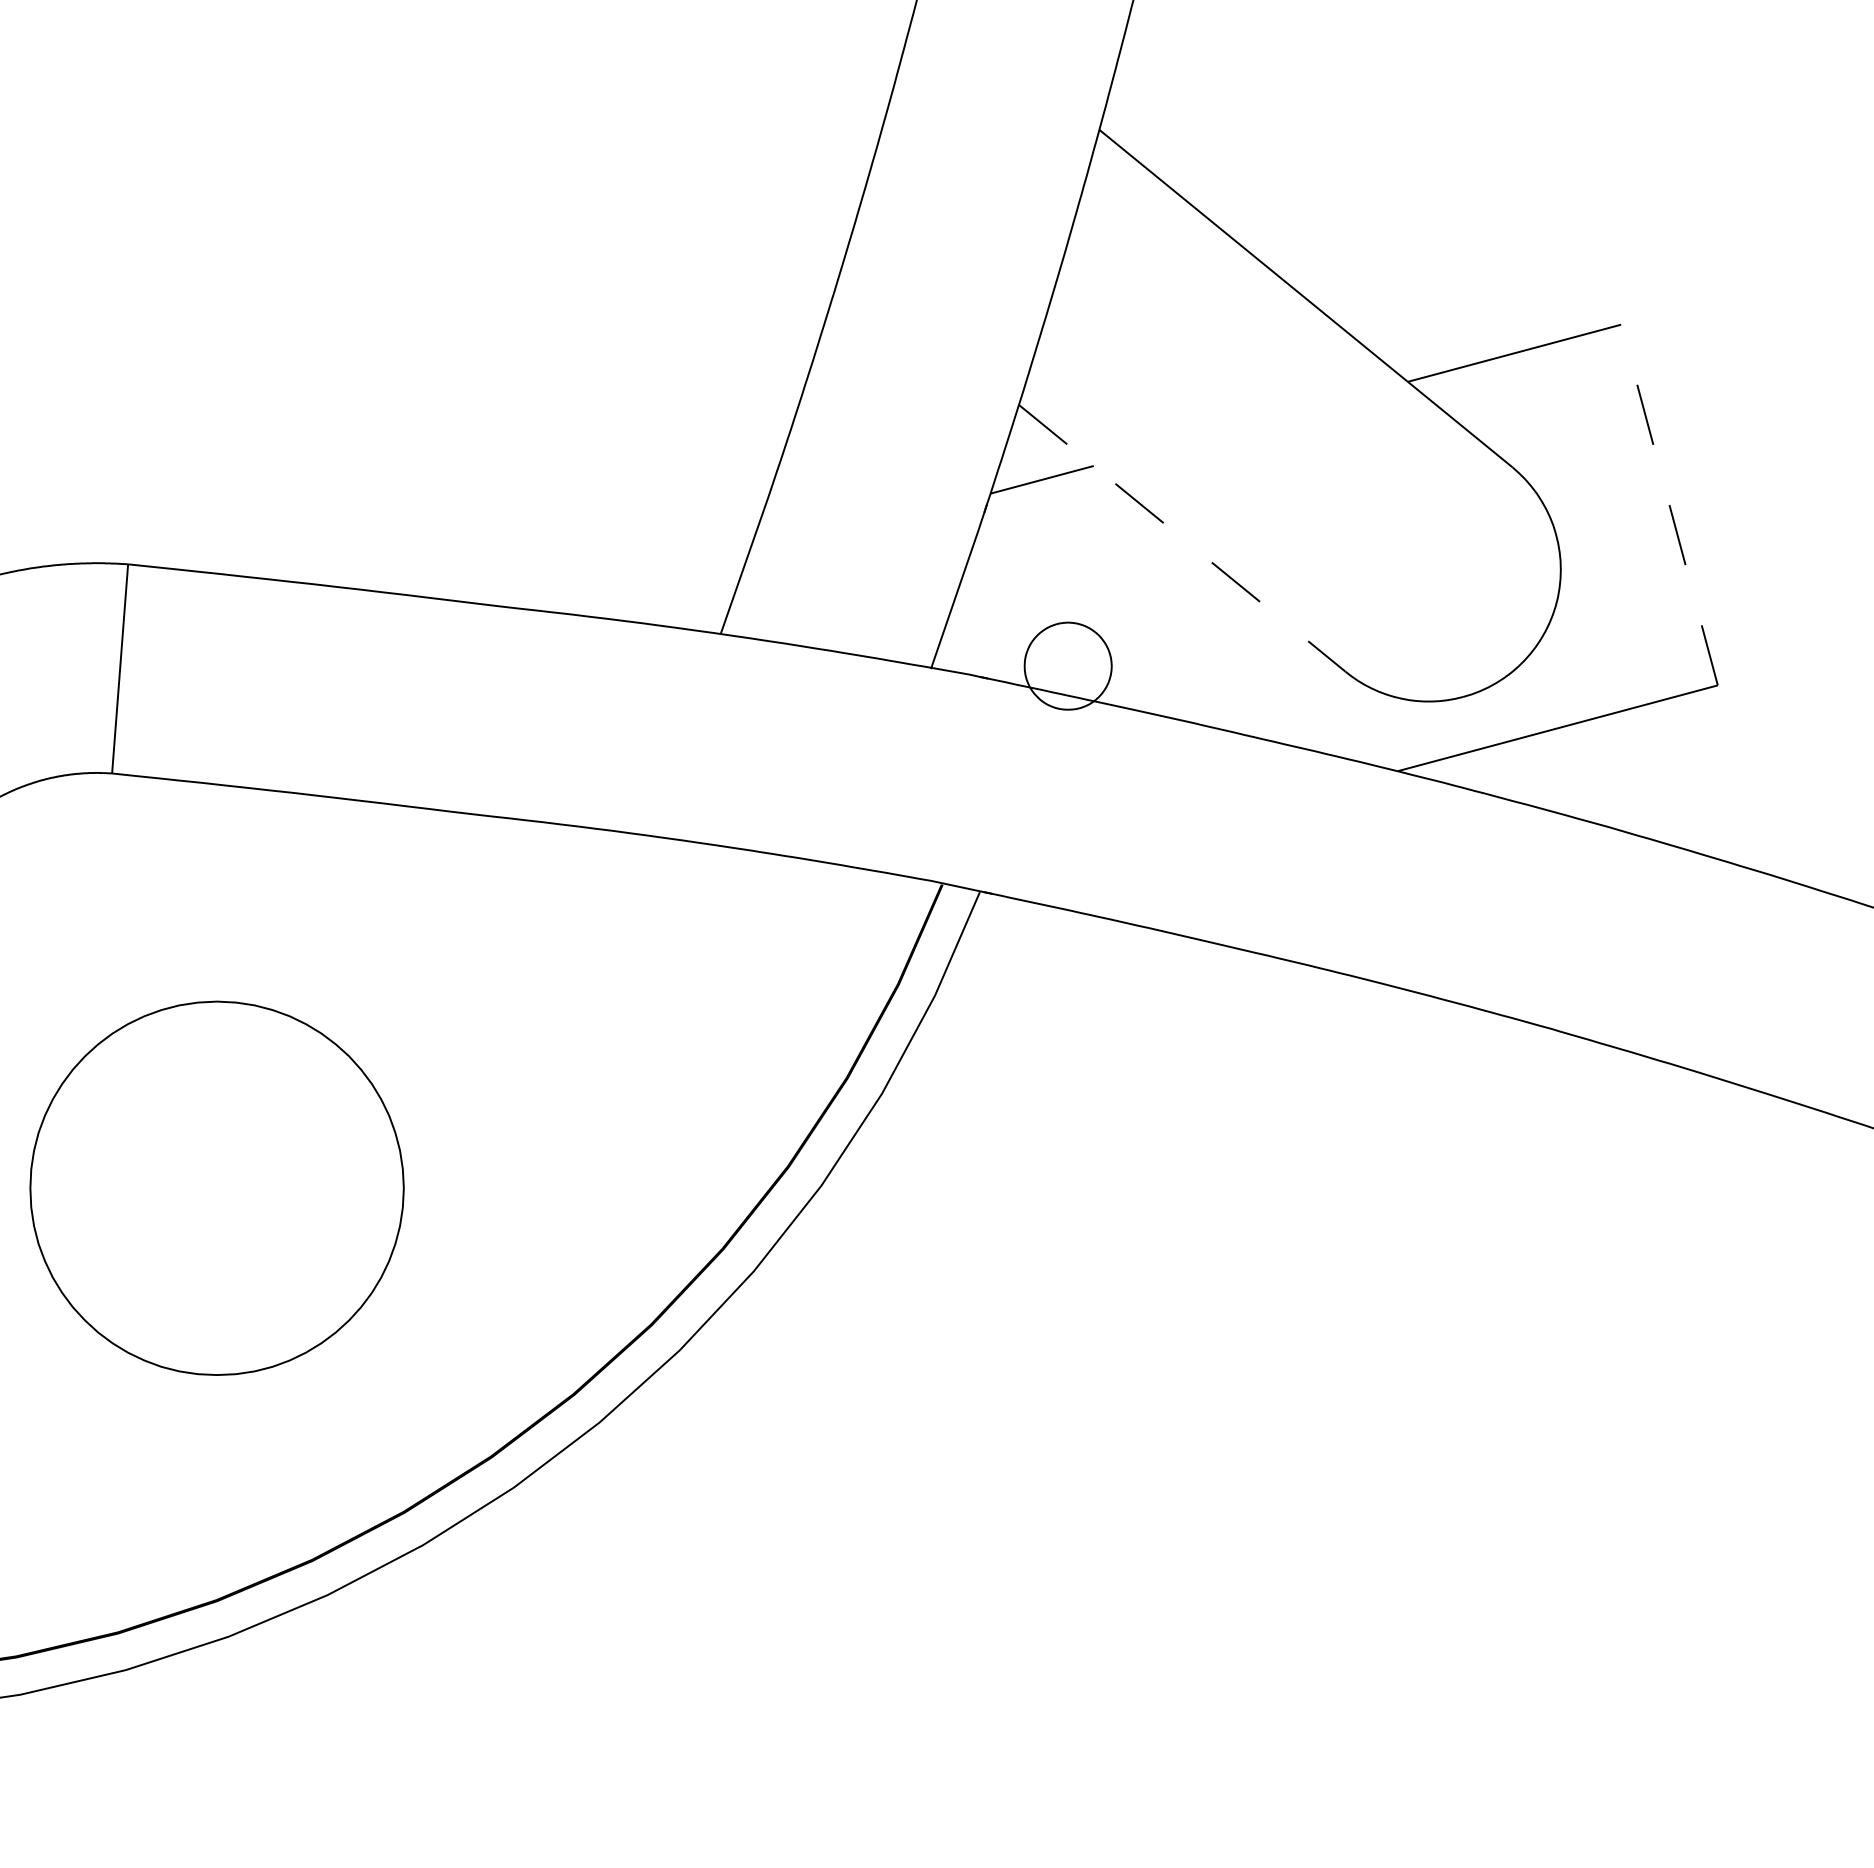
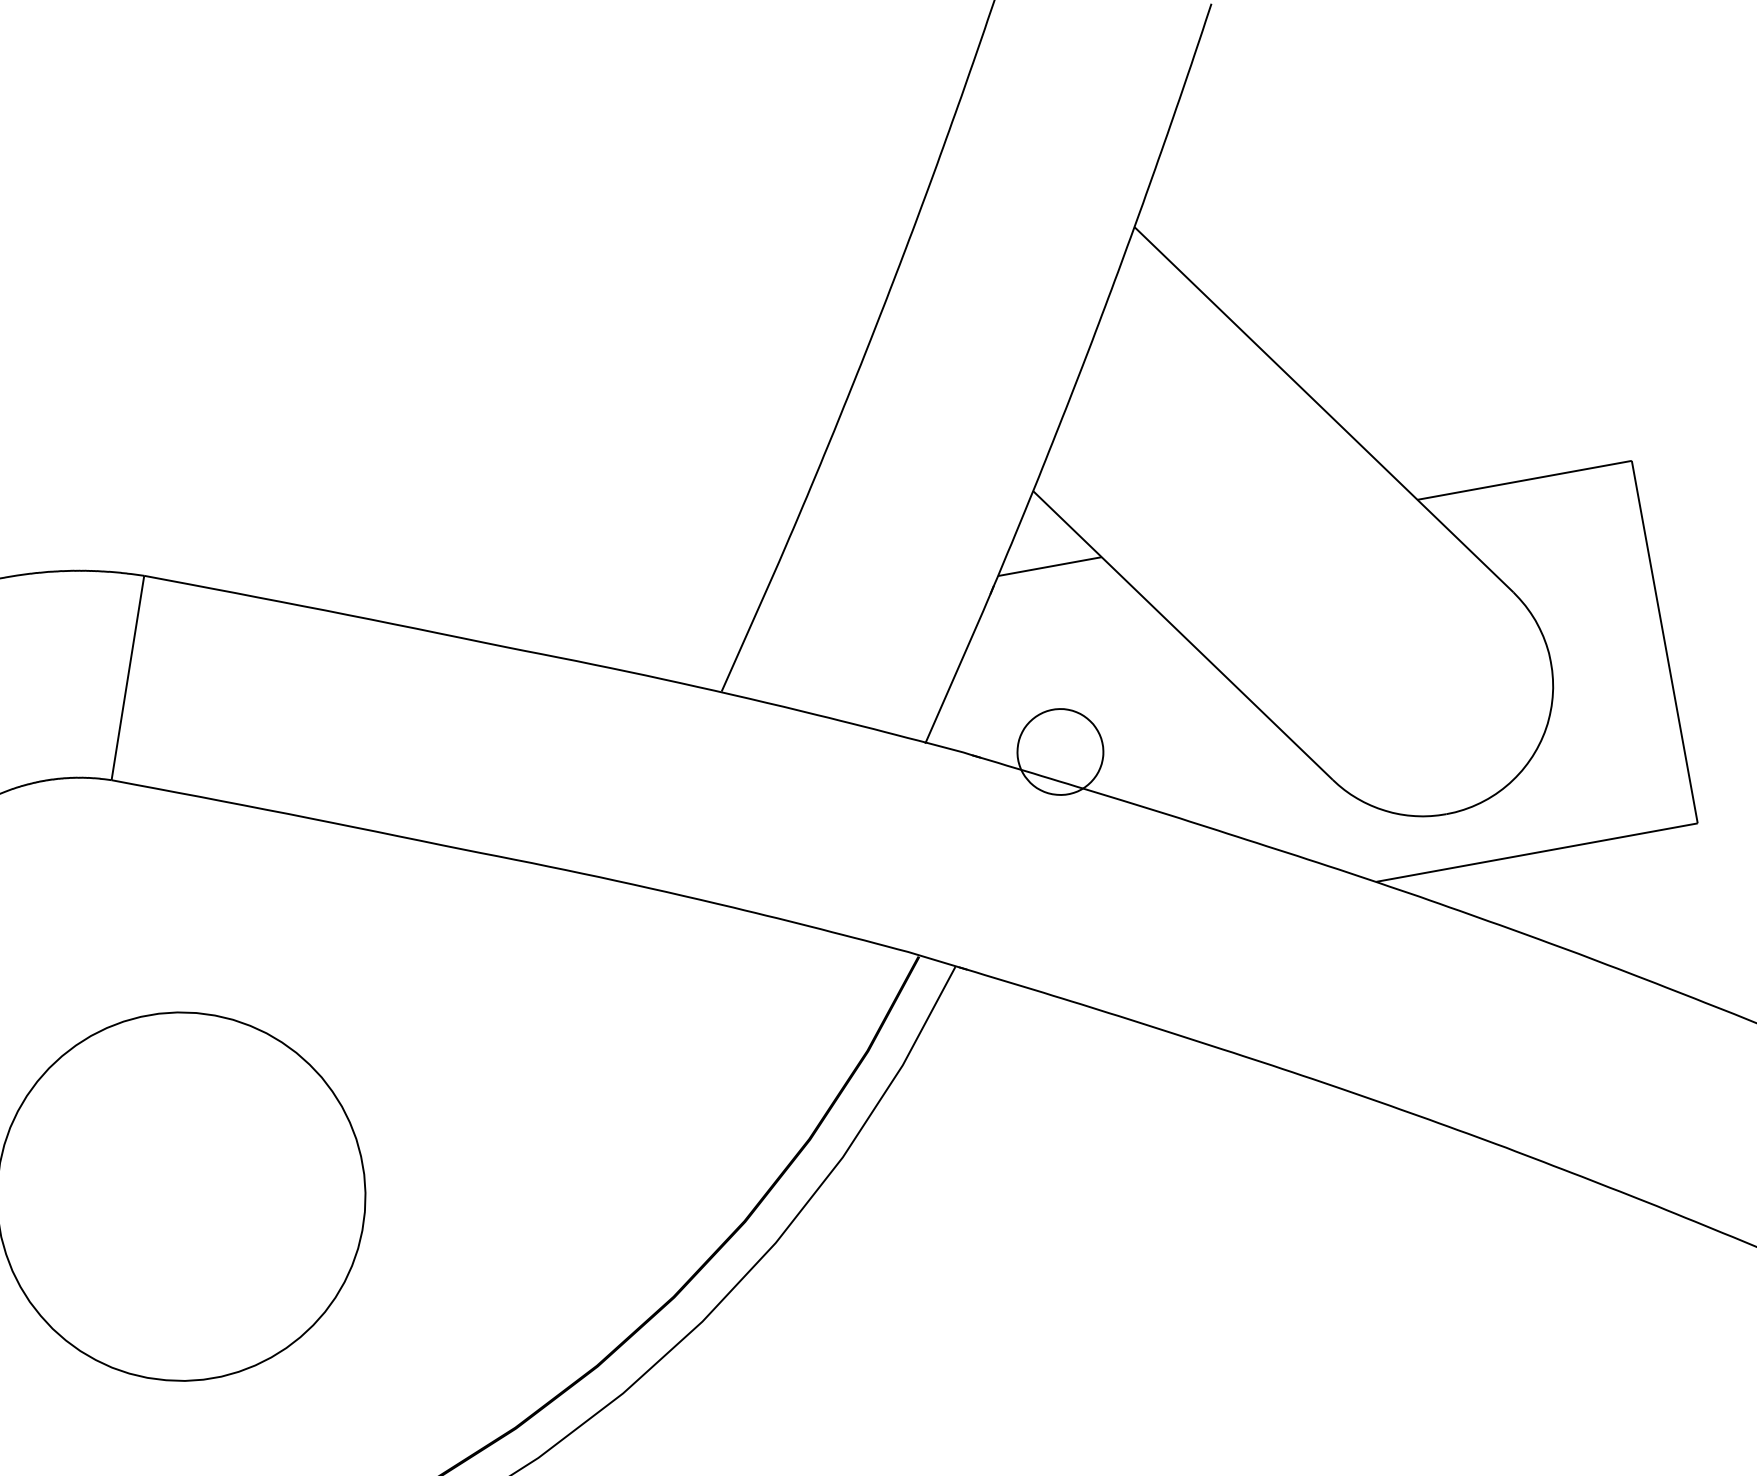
line: (1669, 505) -> (1664, 642), dashed -> solid
line: (1182, 538) -> (1183, 635), dashed -> solid

